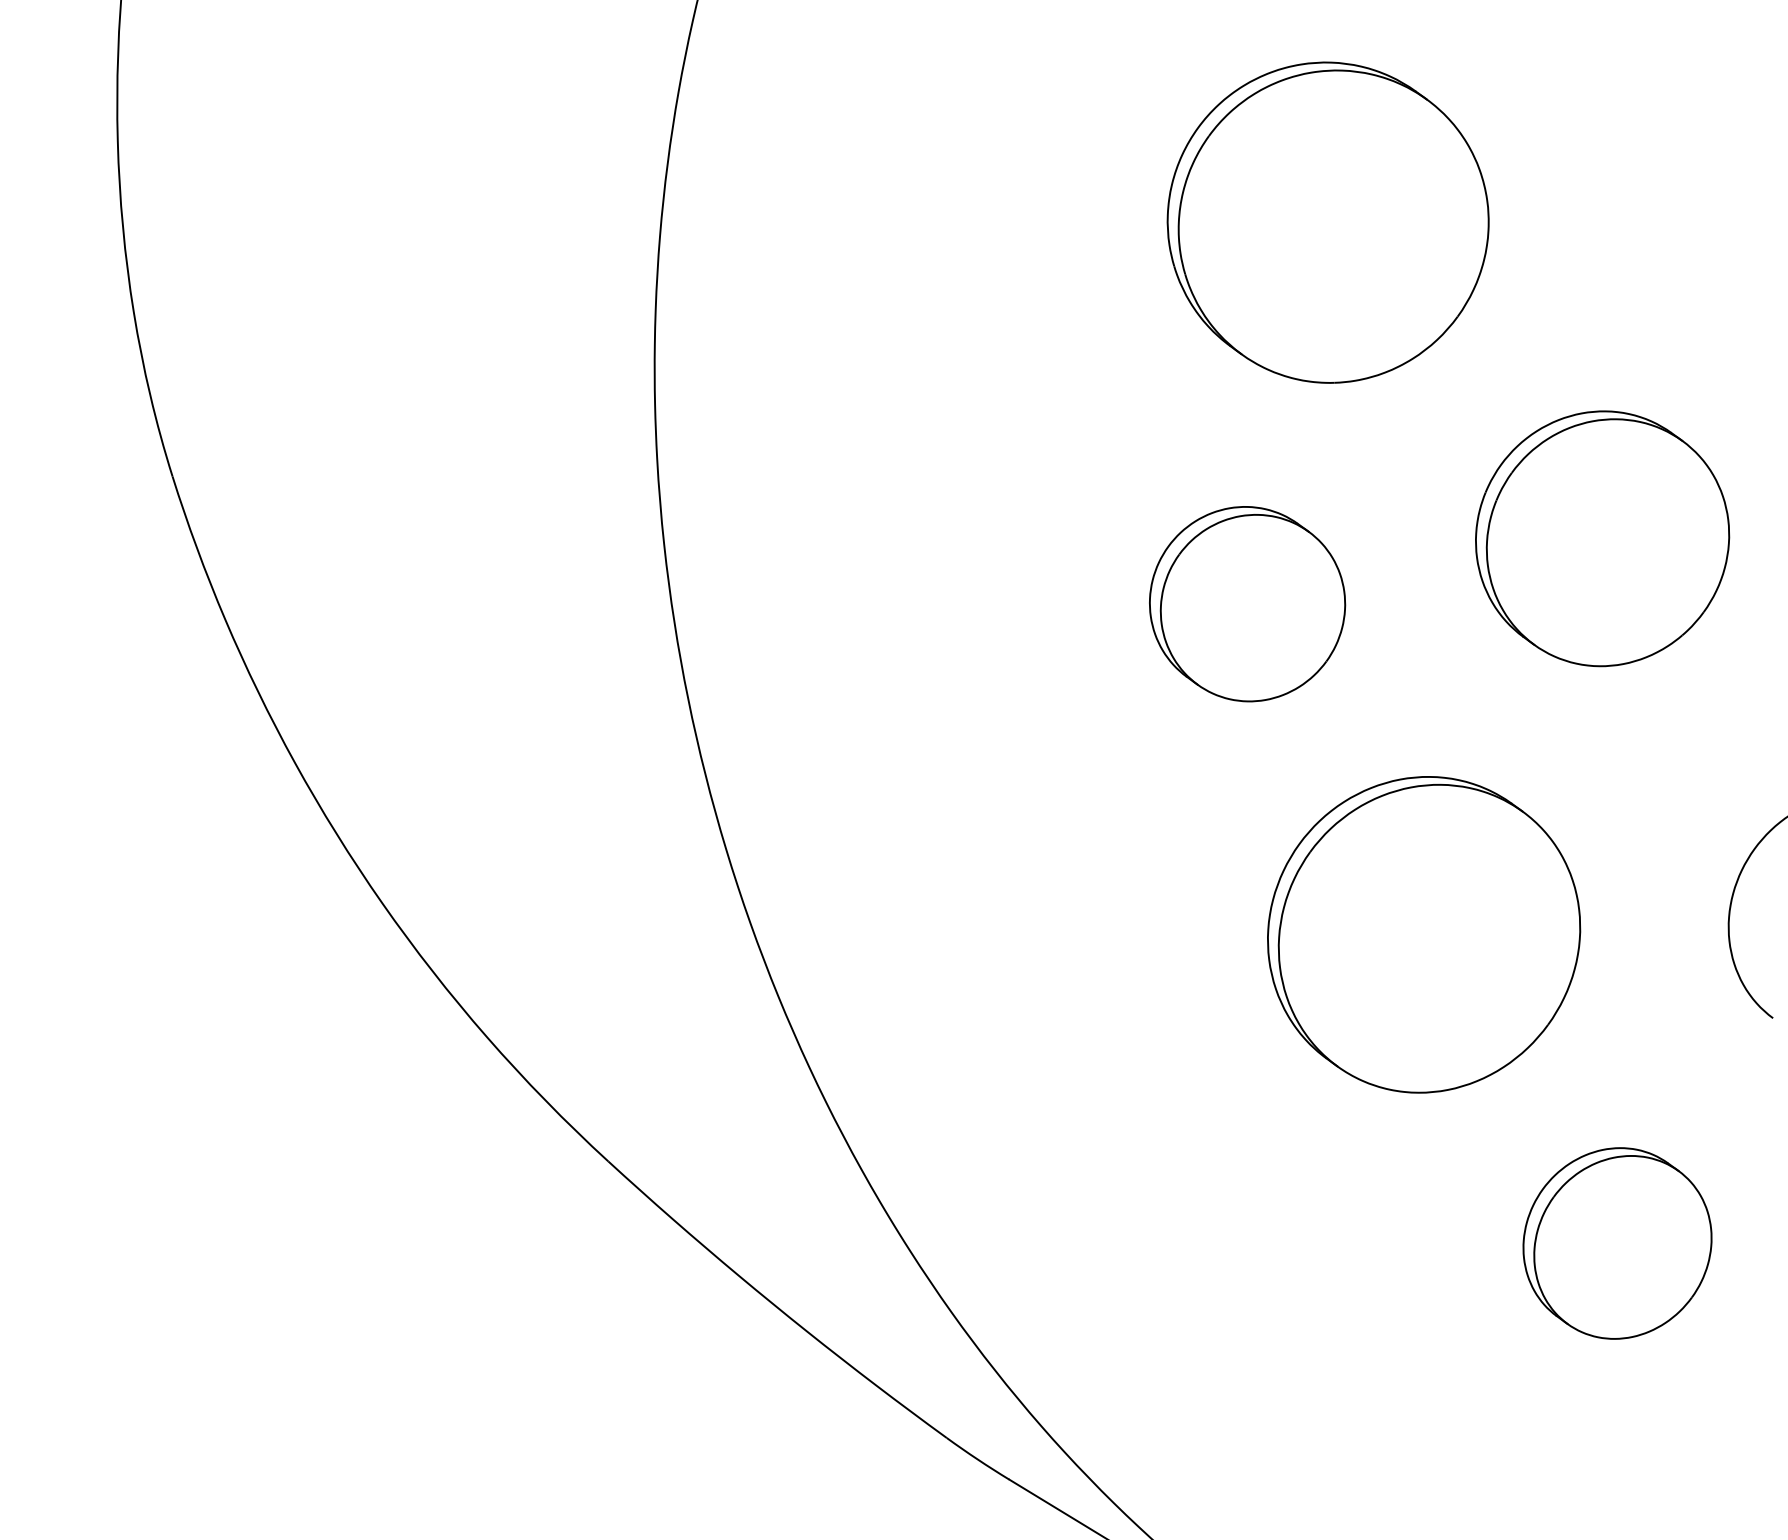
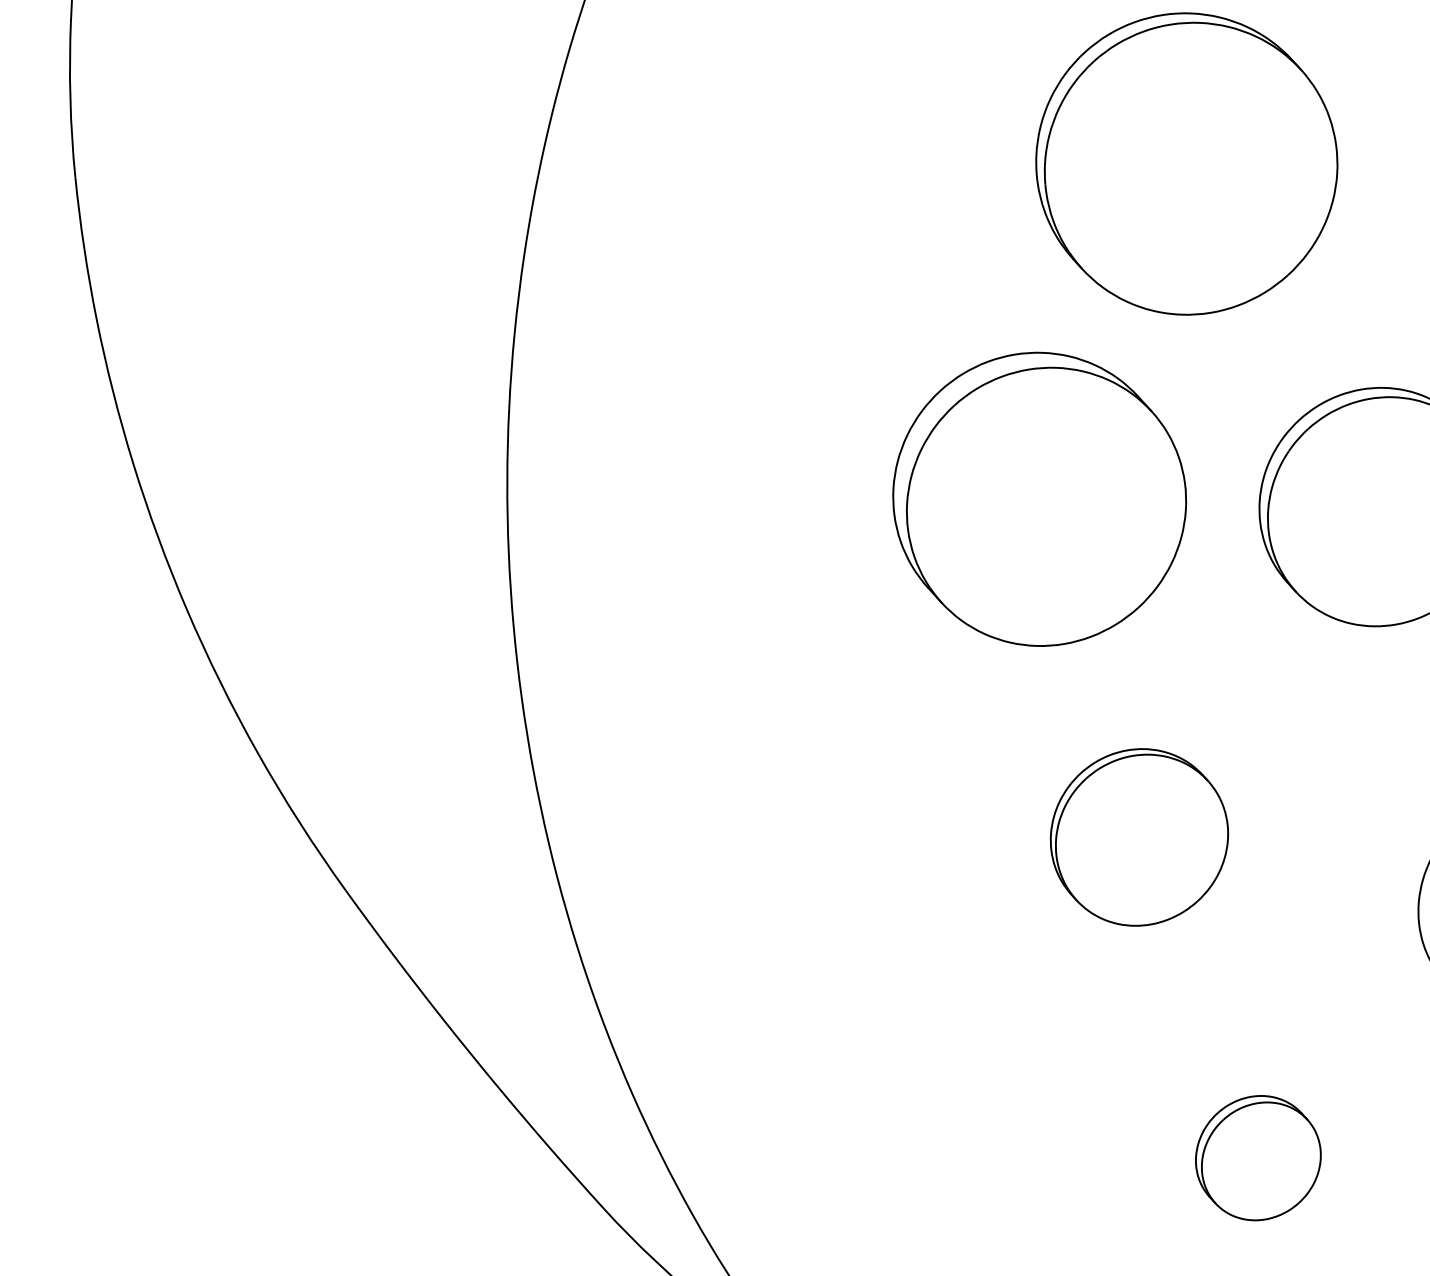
part: (1247, 604) -> (1039, 499), size x1.6
part: (1424, 934) -> (1139, 837), size x0.6
part: (1617, 1243) -> (1258, 1158), size x0.7

